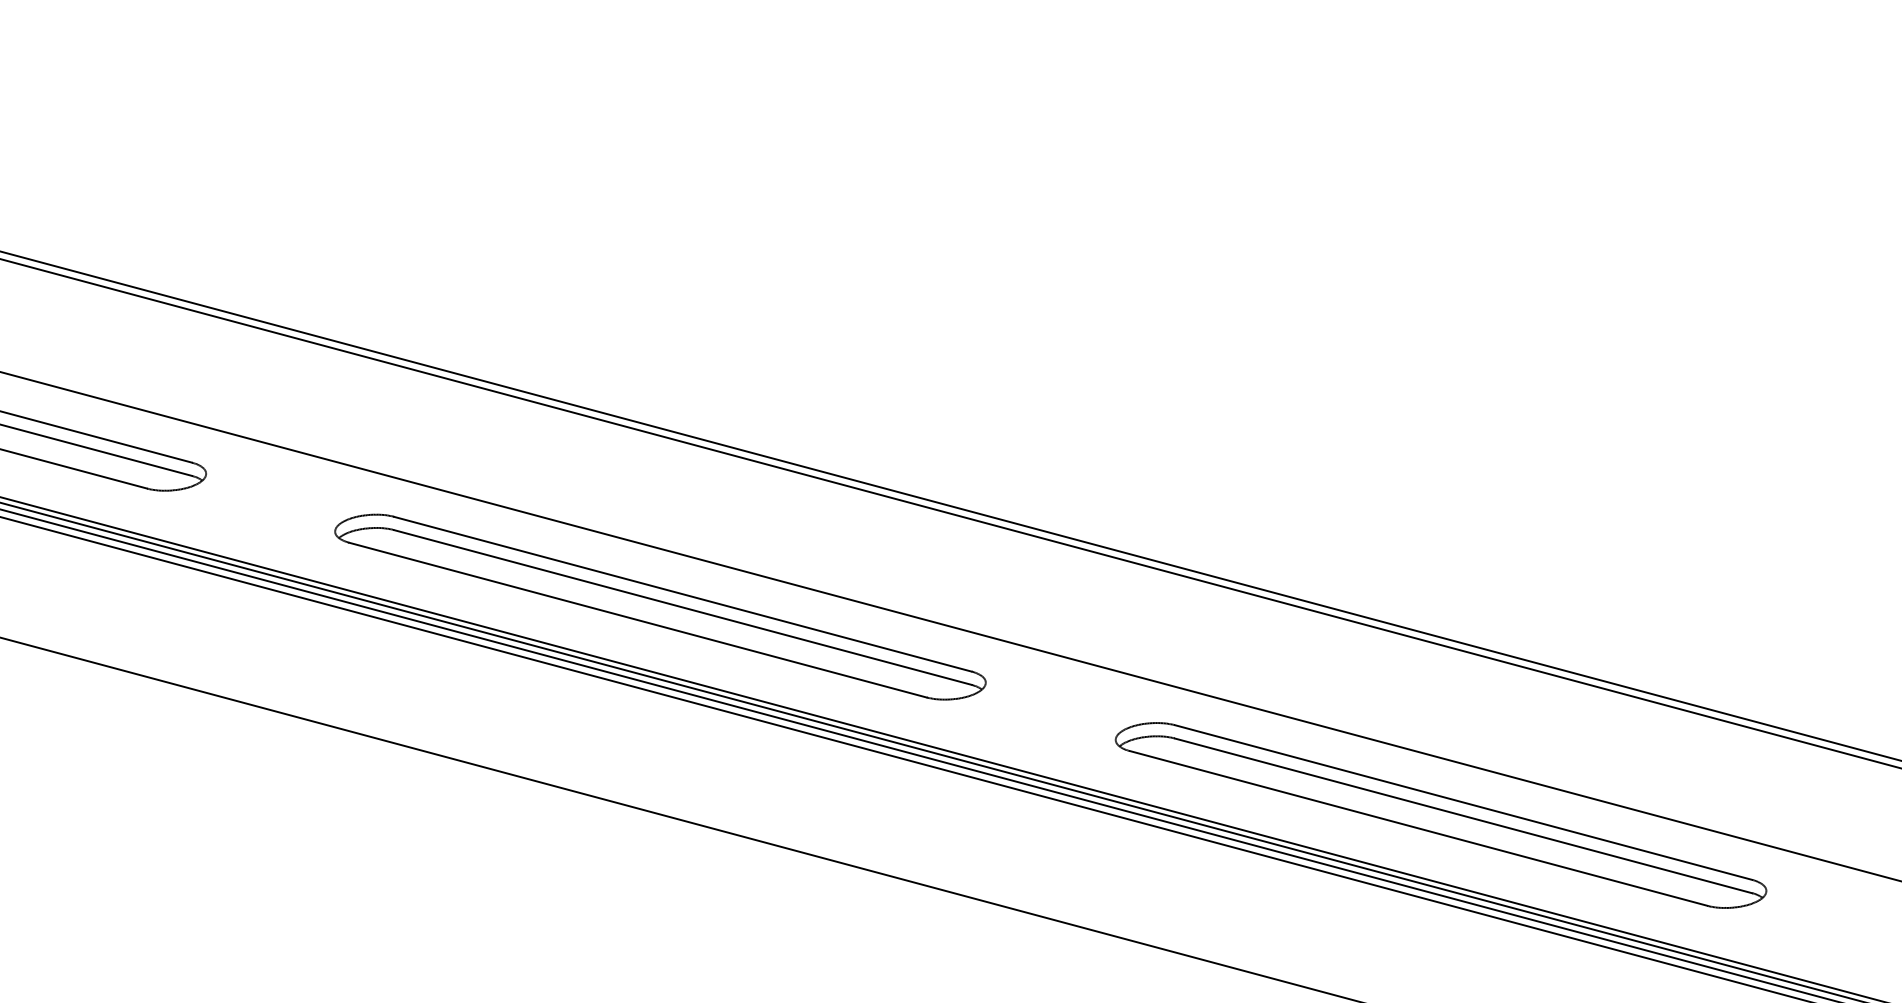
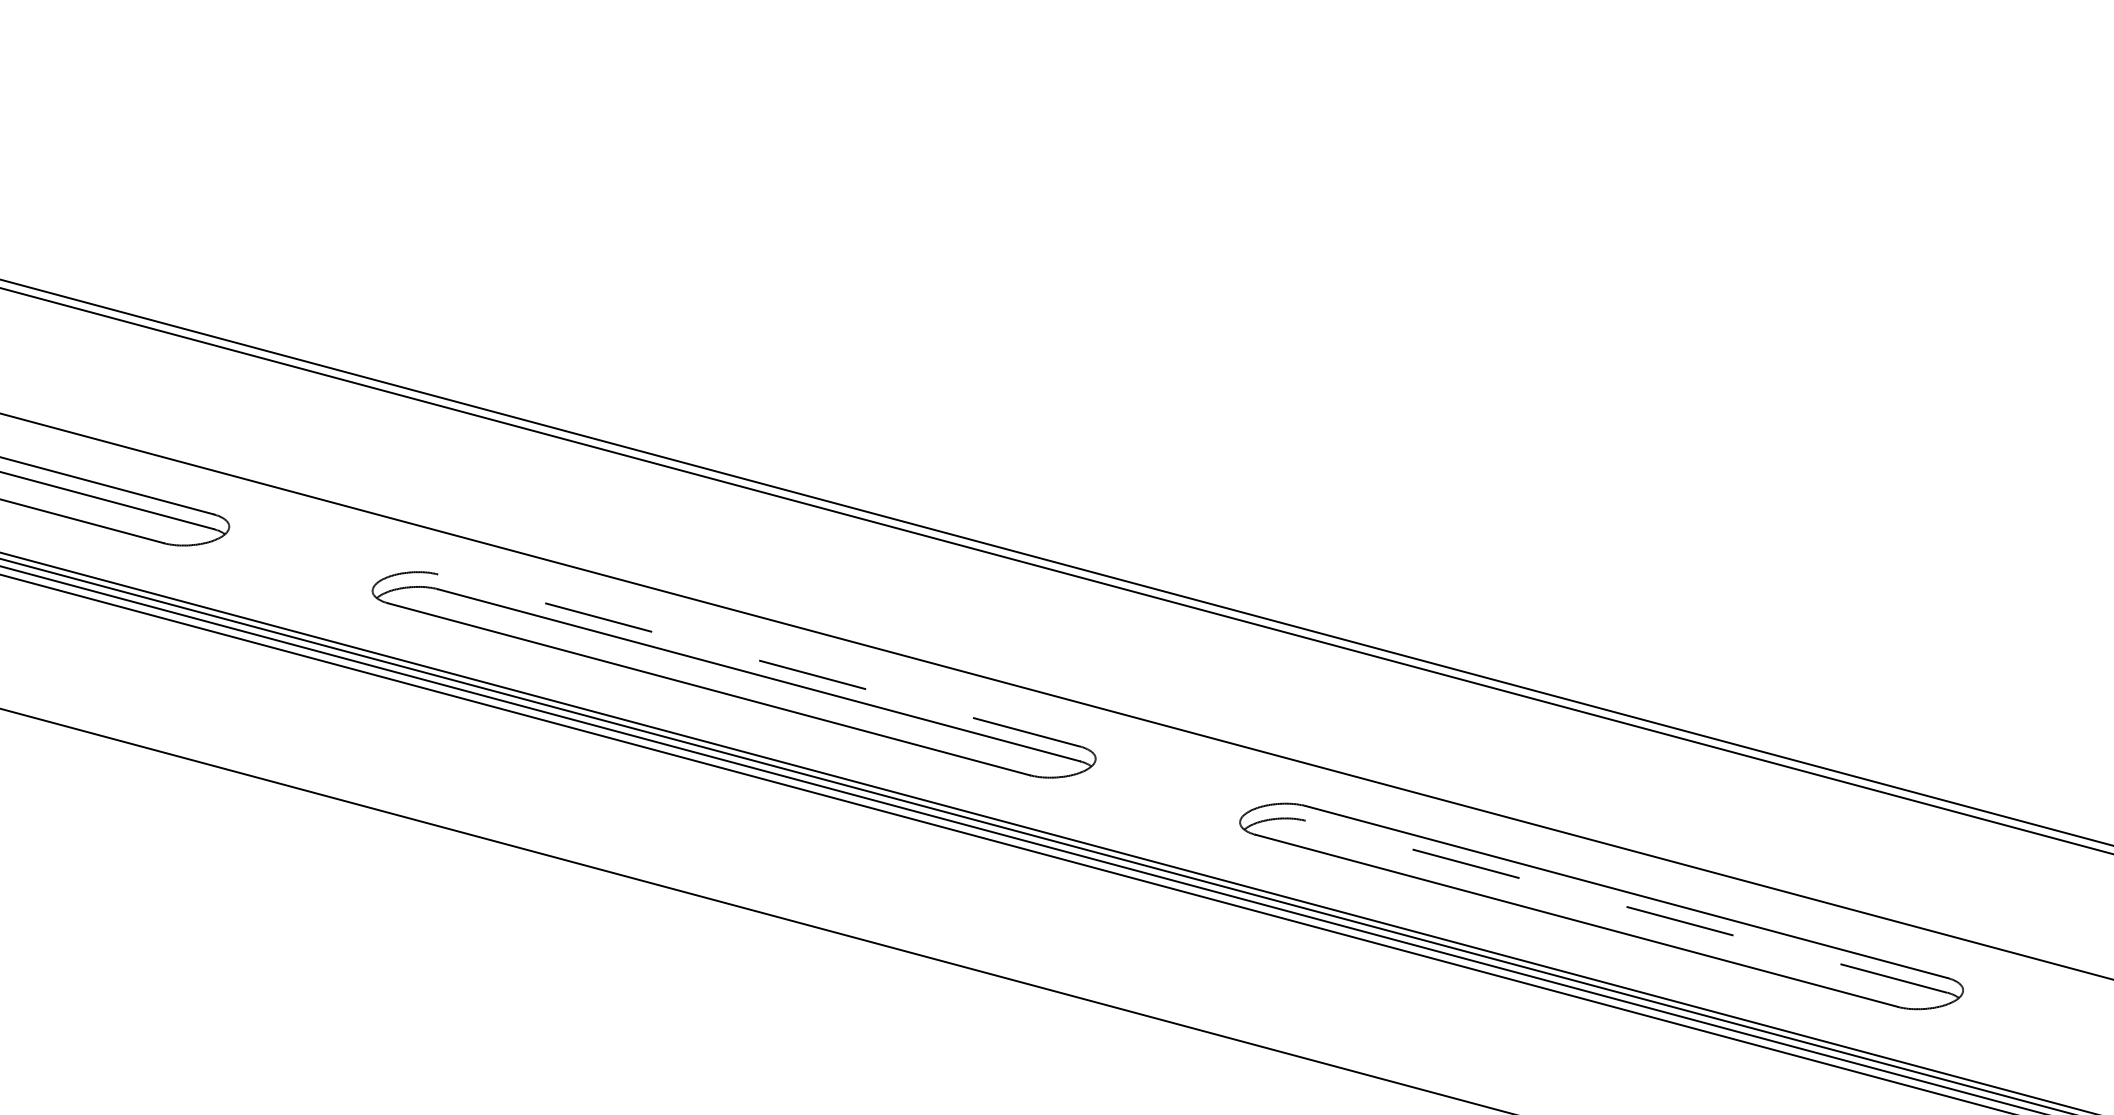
line: (682, 594) -> (758, 660), solid -> dashed
line: (1463, 815) -> (1626, 906), solid -> dashed

